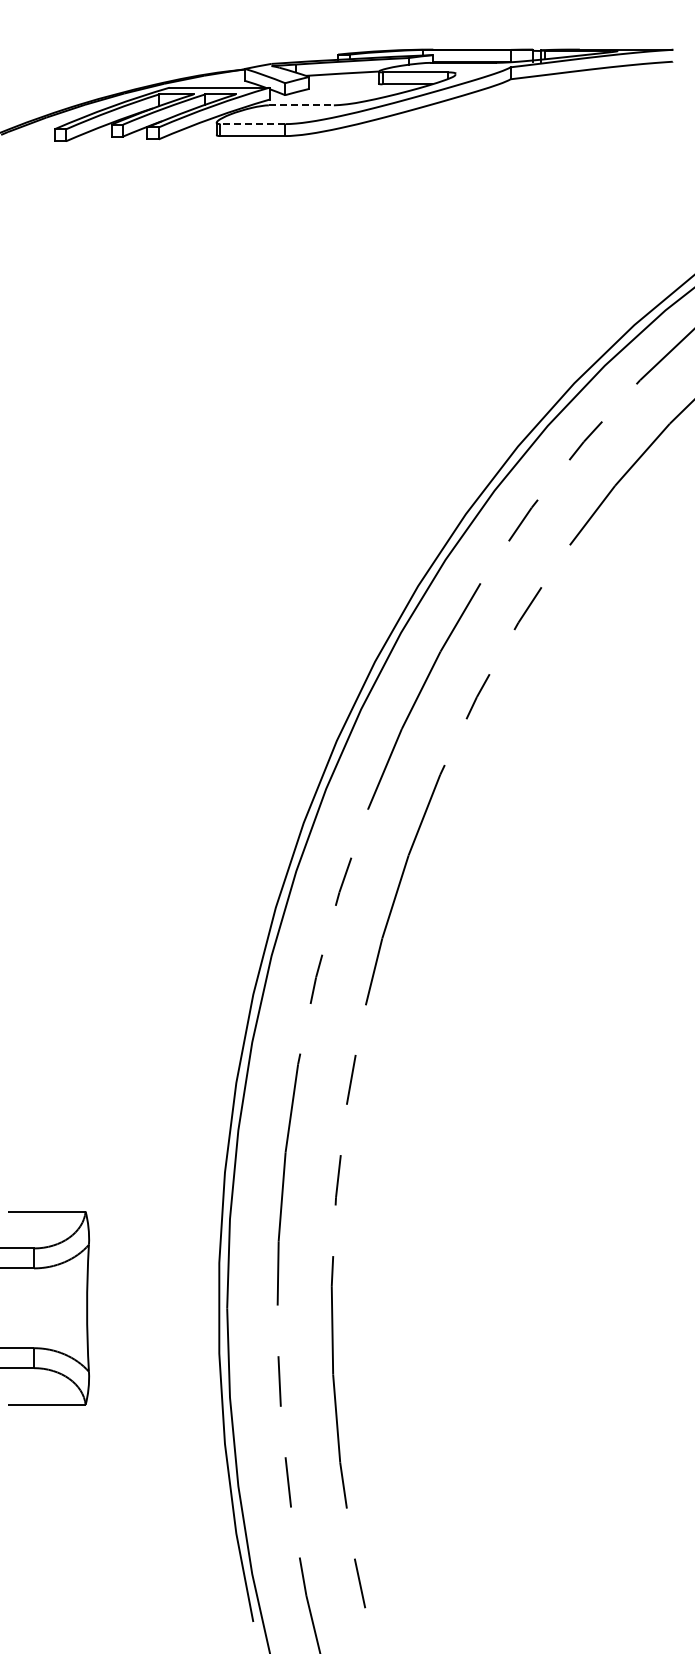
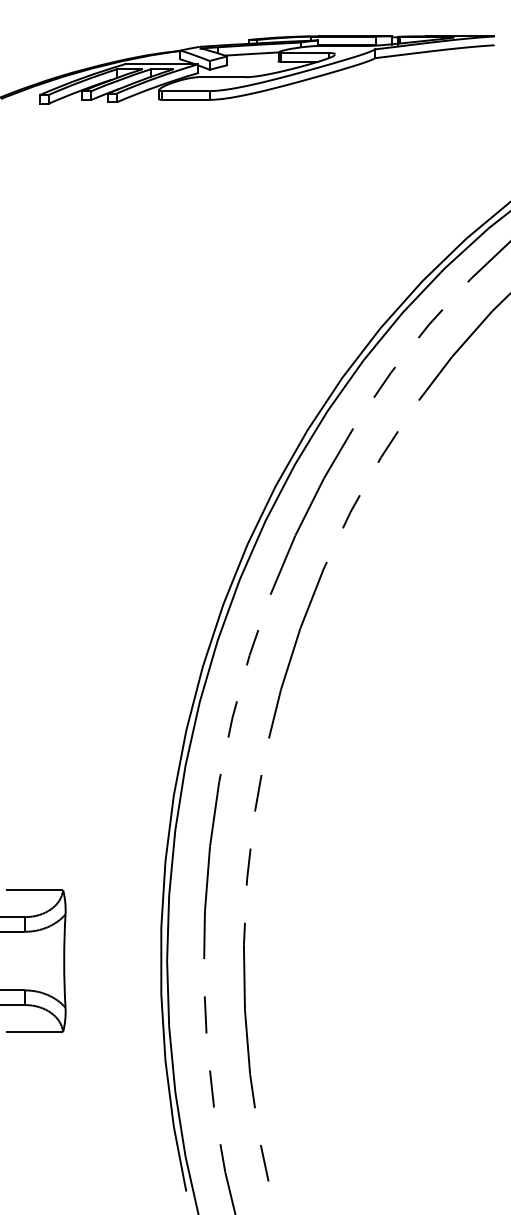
line: (301, 105) -> (221, 77), dashed -> solid
line: (252, 124) -> (185, 91), dashed -> solid

